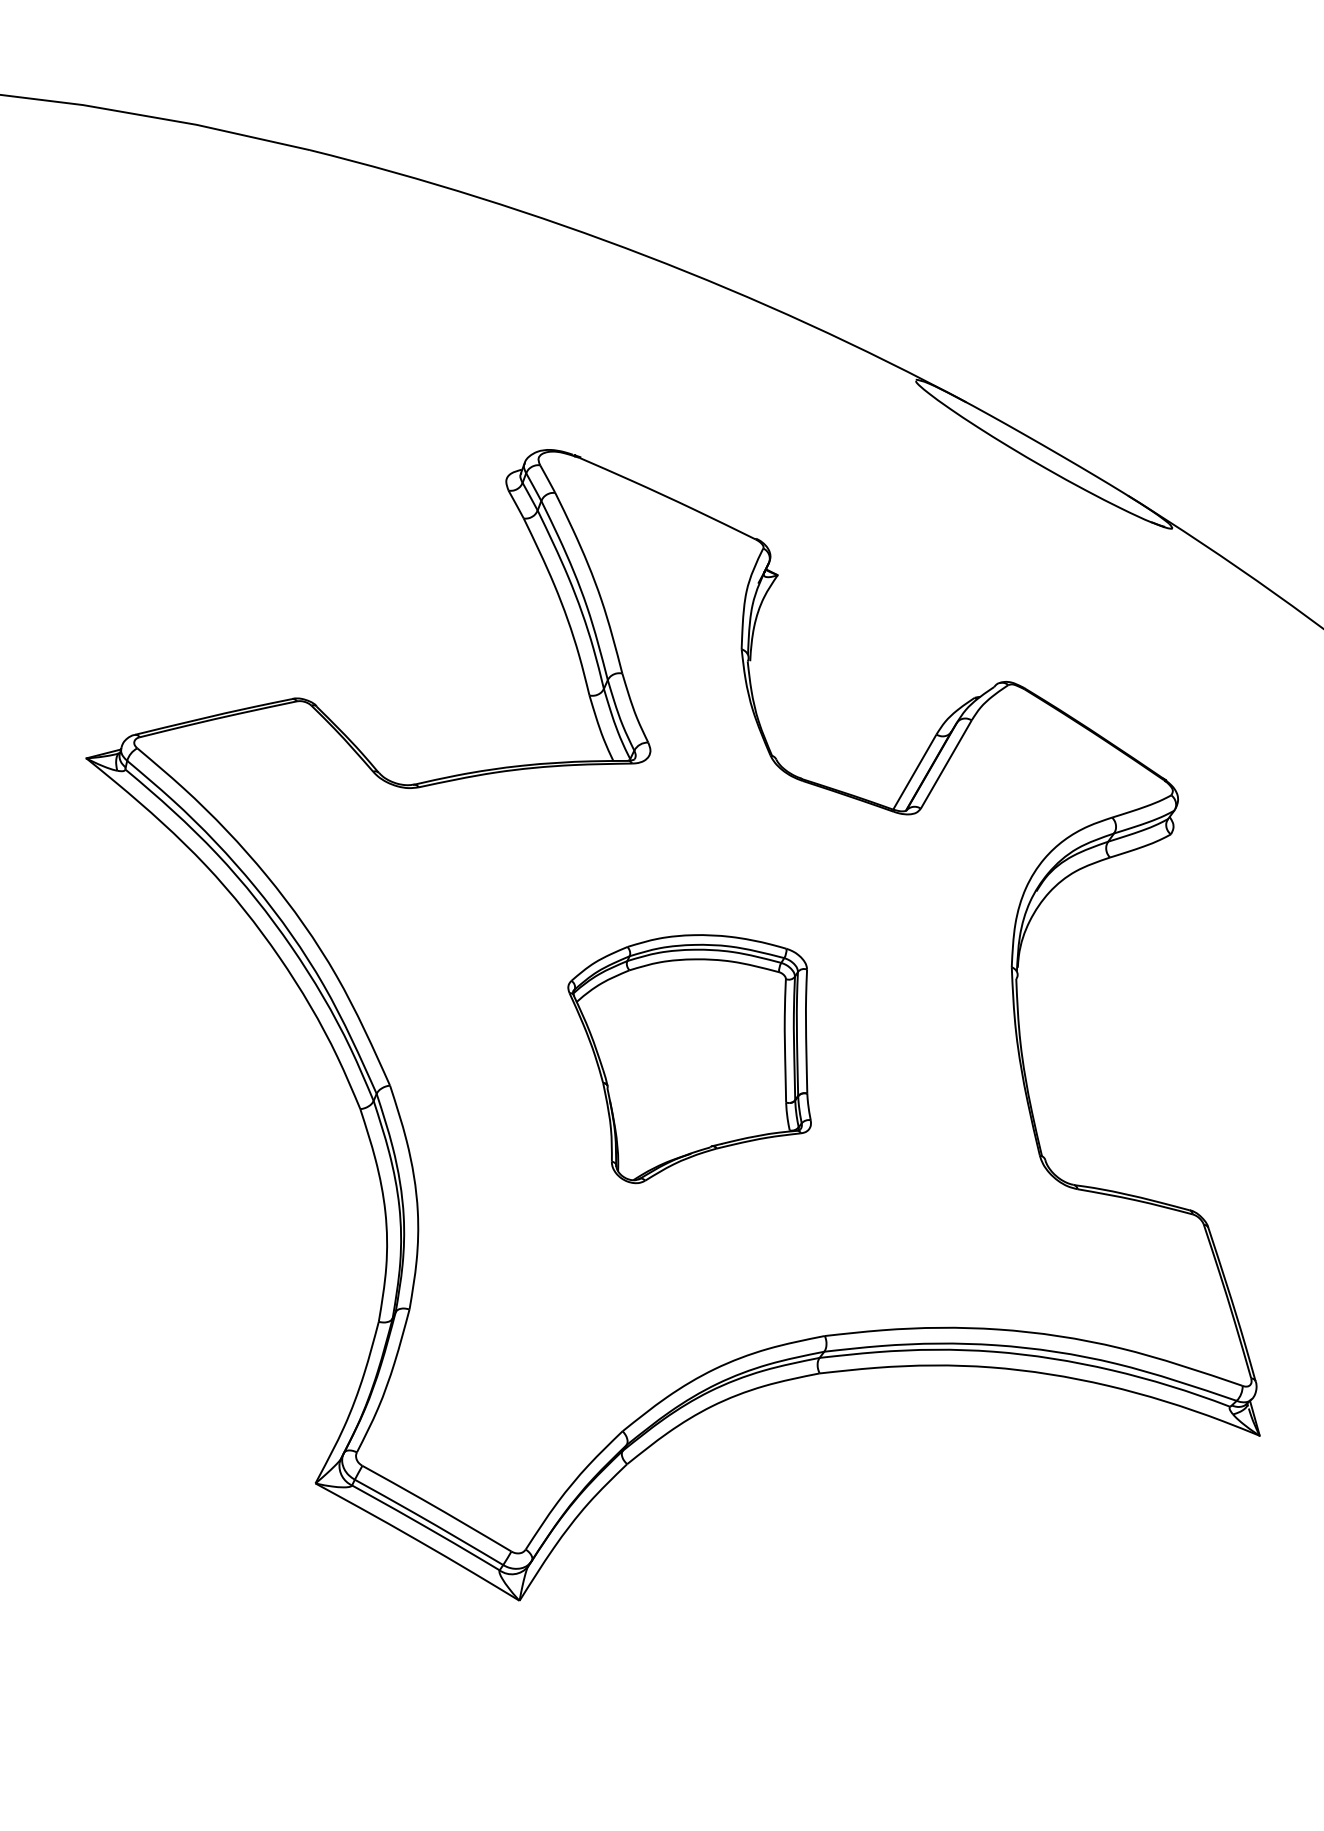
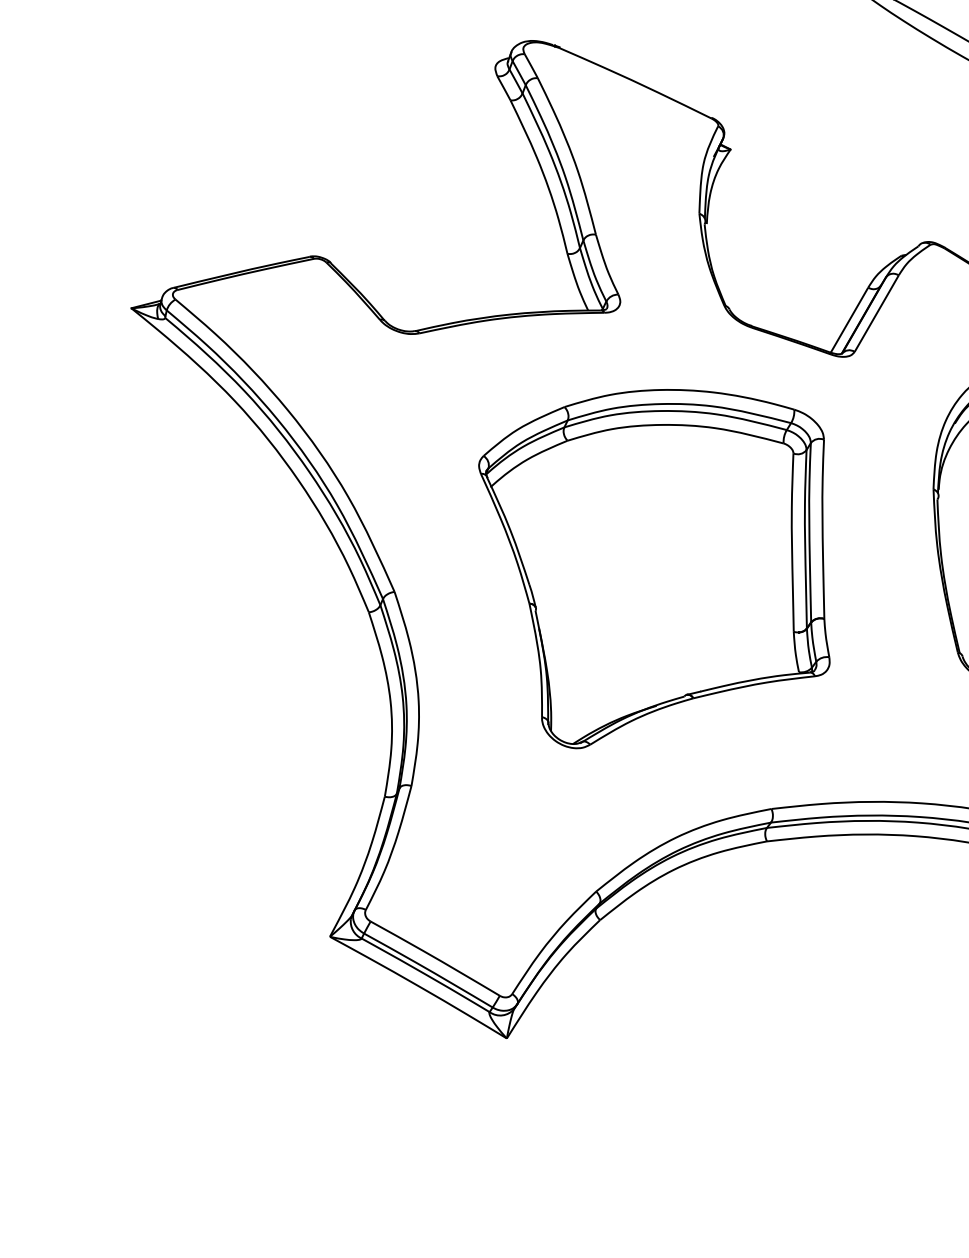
part: (689, 1058) -> (654, 568), size x1.67

